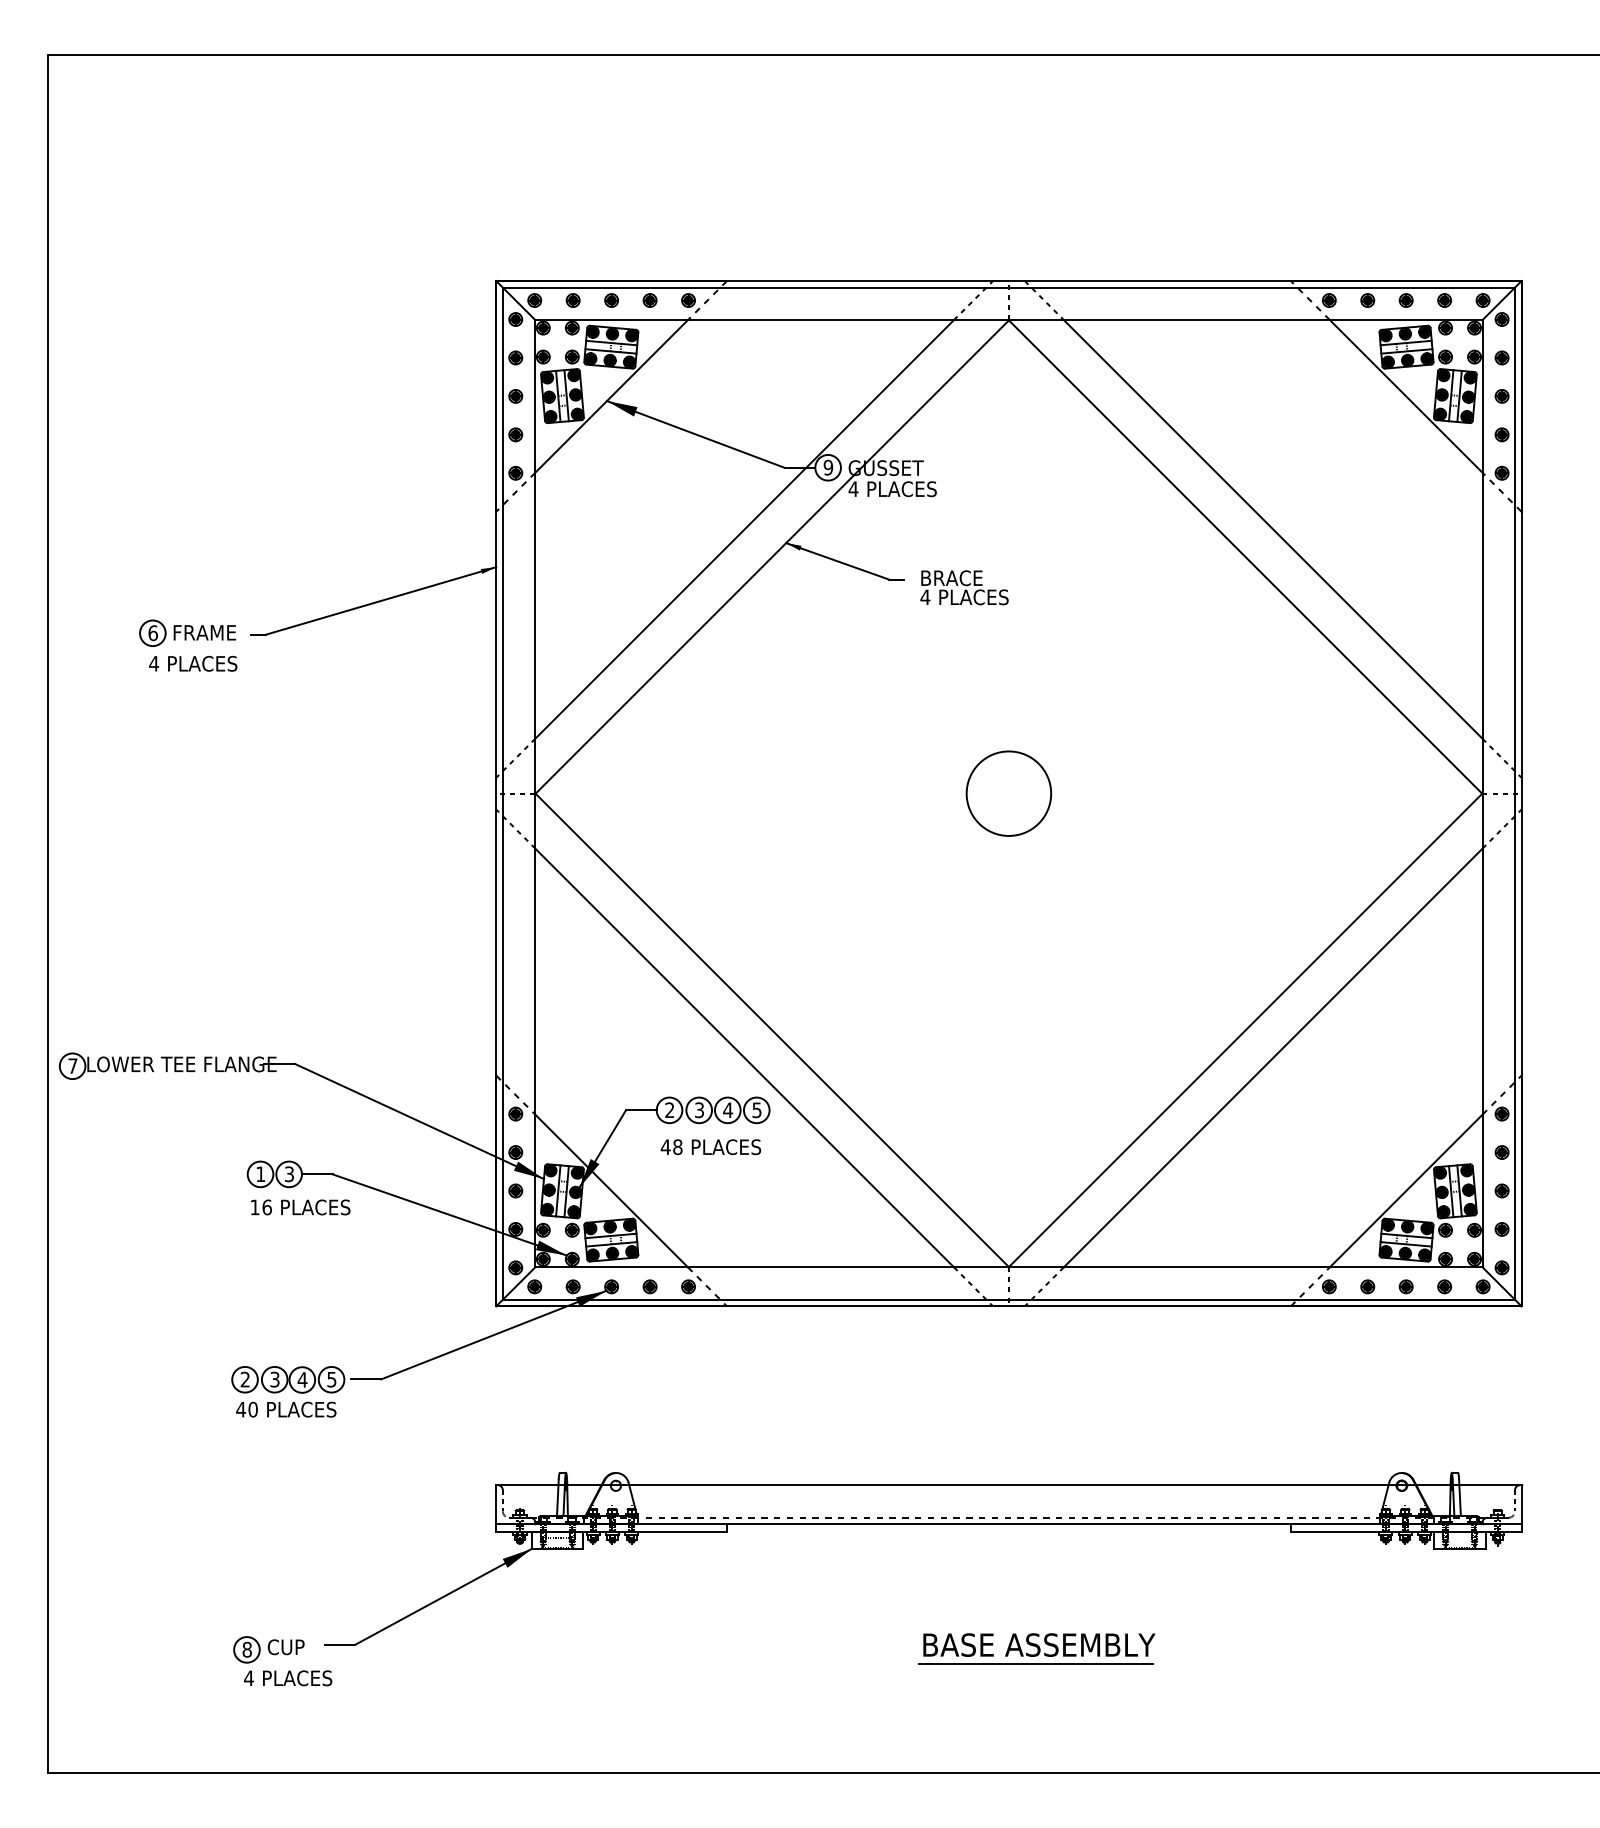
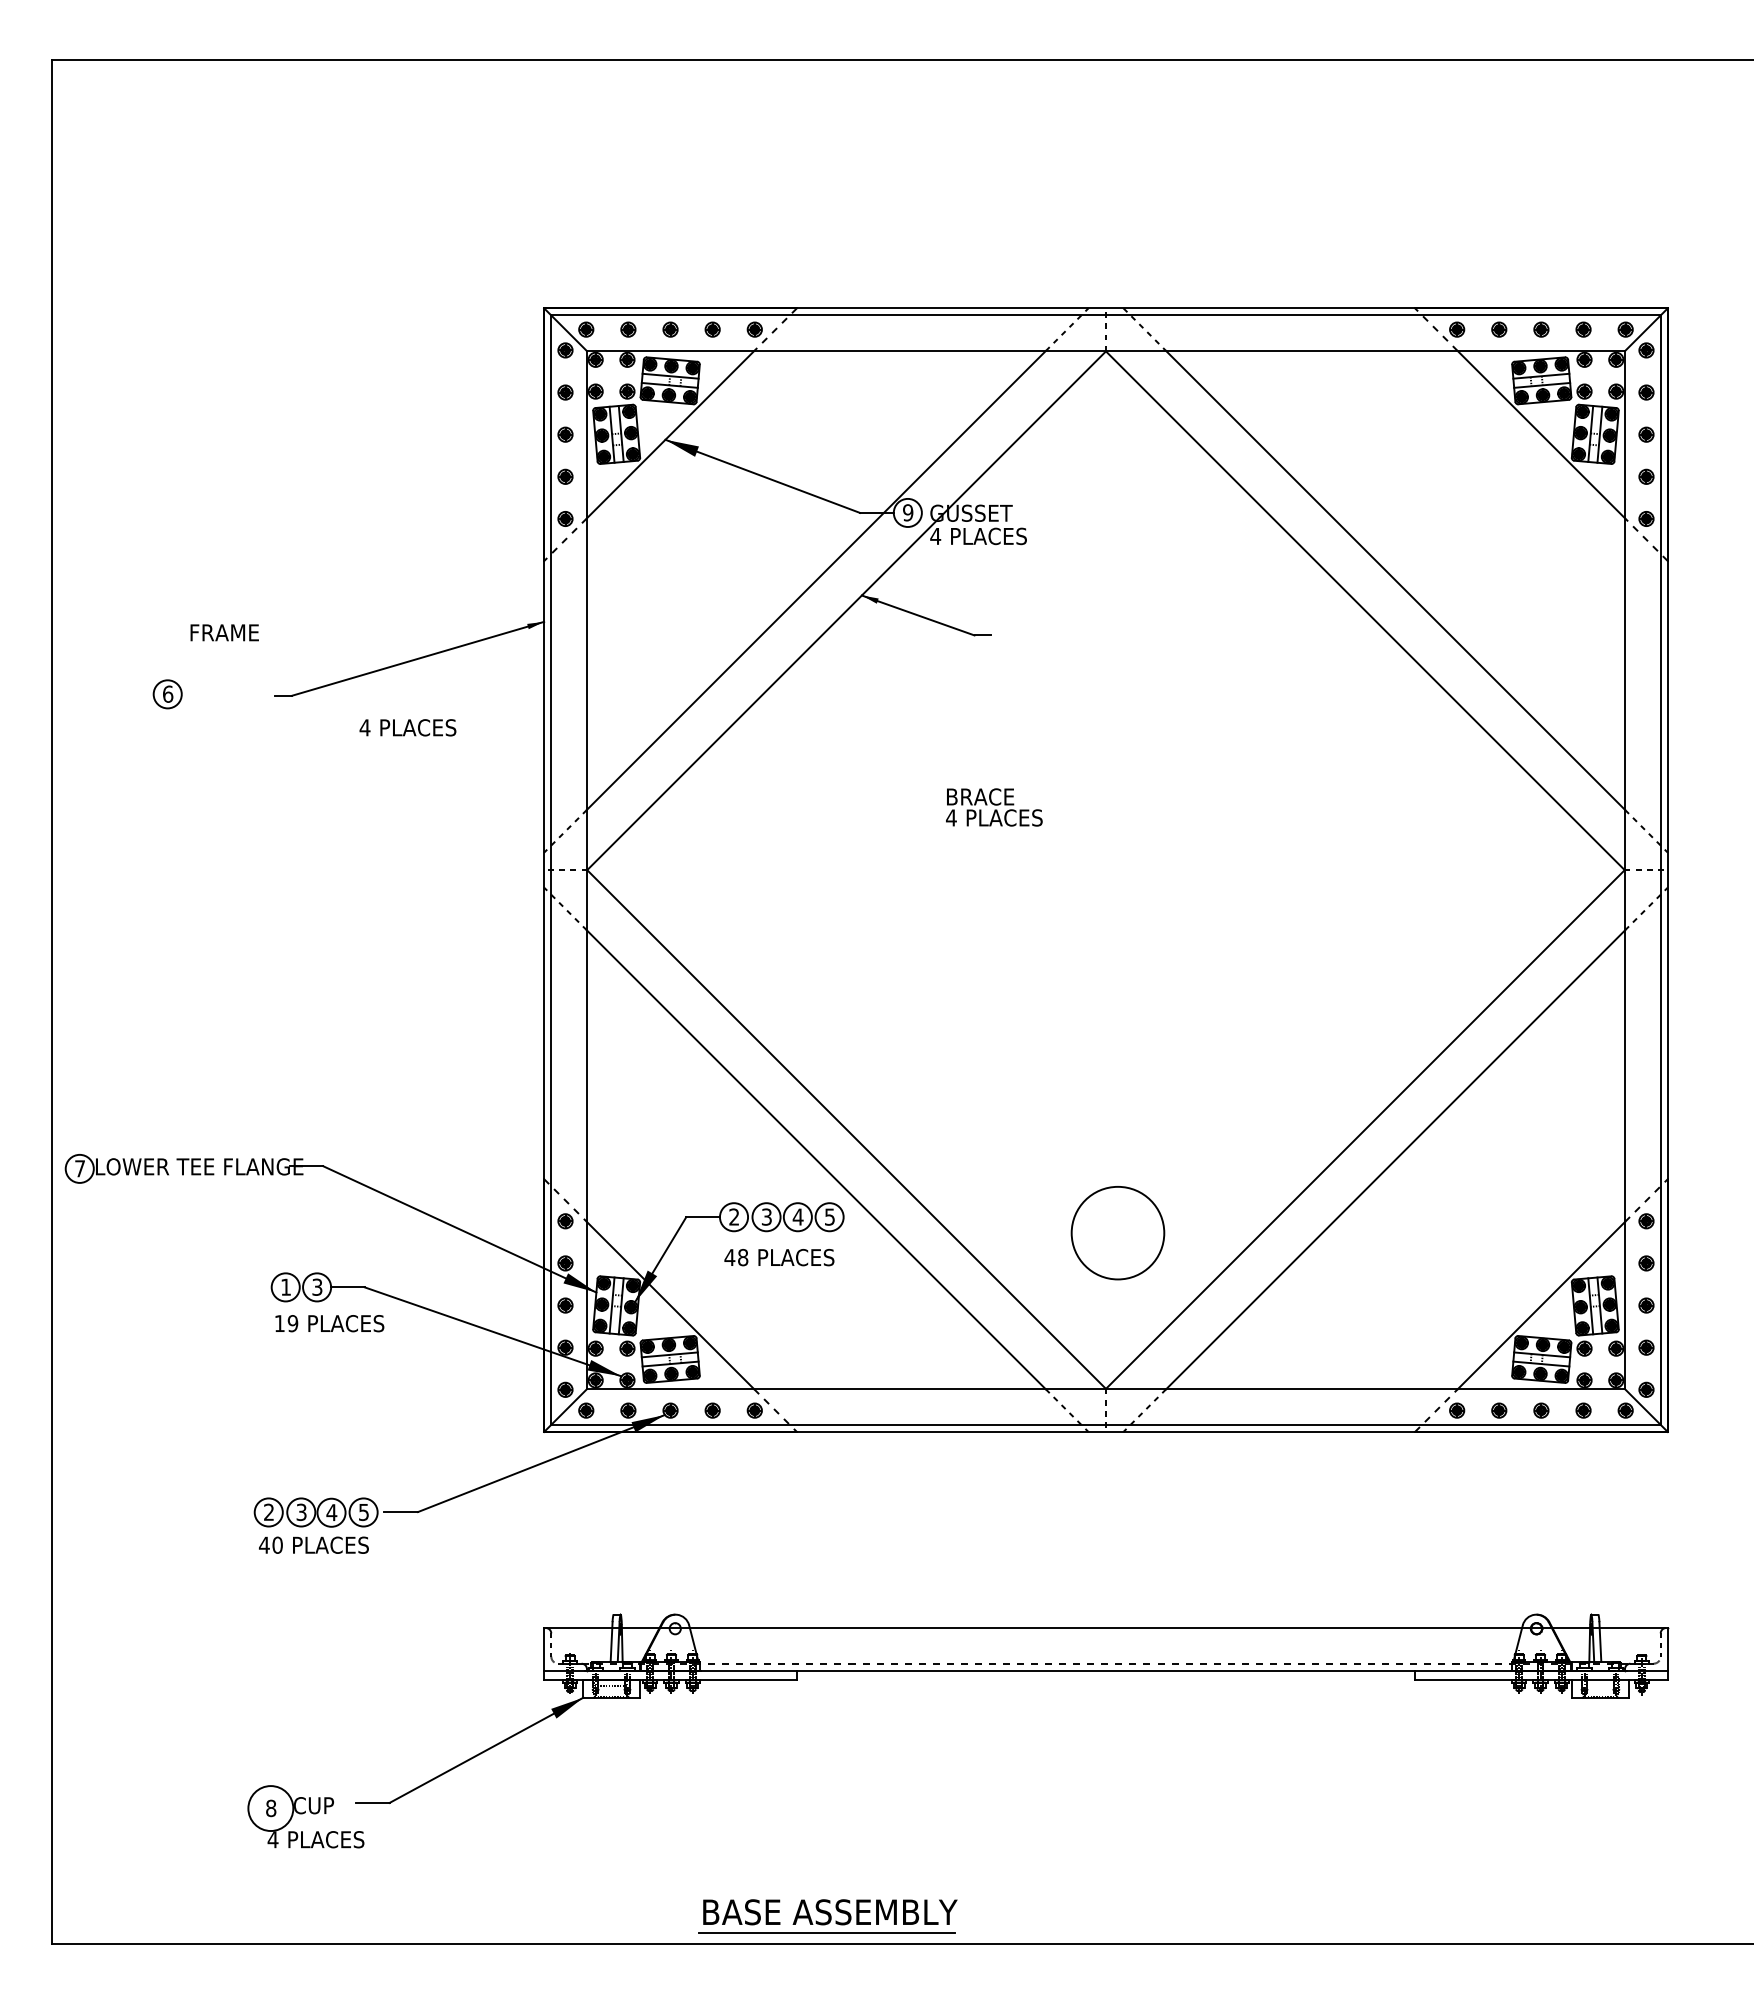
text: (964, 587) -> (994, 807), moved
text: (204, 632) -> (224, 632), moved
text: (192, 663) -> (407, 727), moved
circle: (1008, 794) -> (1117, 1233), moved
text: (266, 1207) -> (292, 1323), 16 -> 19
part: (1036, 1648) -> (827, 1916), moved
circle: (246, 1649) -> (270, 1808), size x1.6

